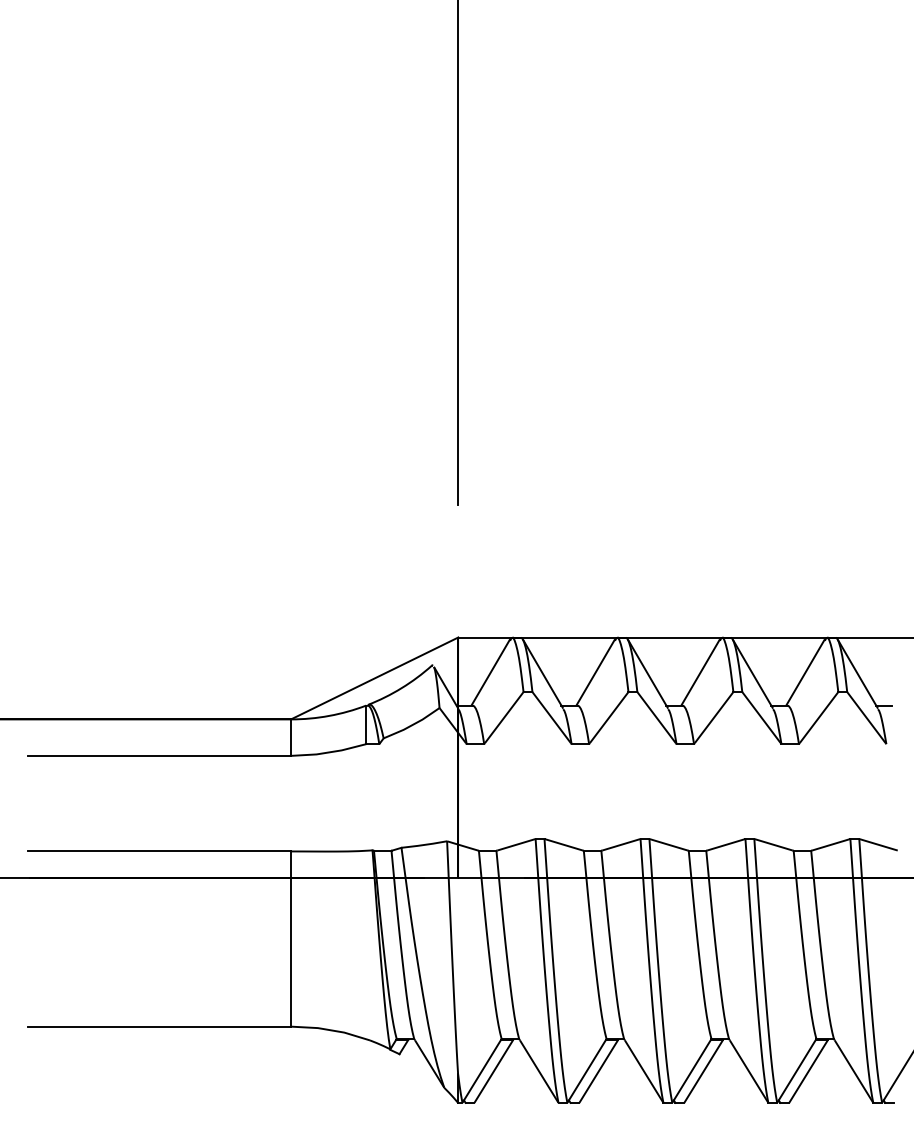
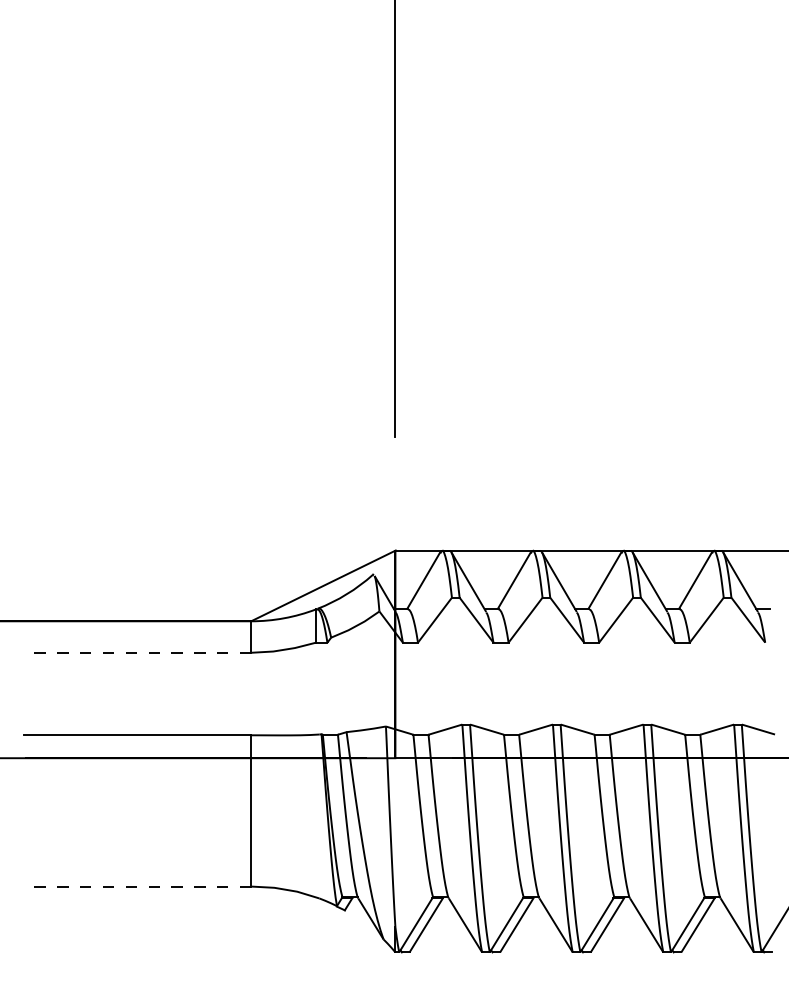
line: (159, 755) -> (137, 652), solid -> dashed
line: (159, 1026) -> (137, 886), solid -> dashed

